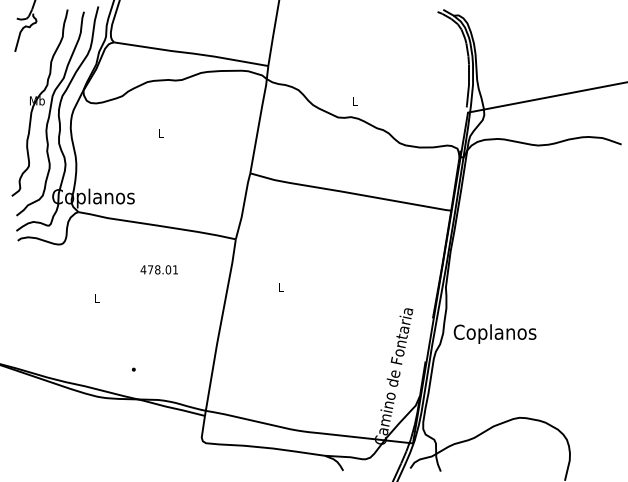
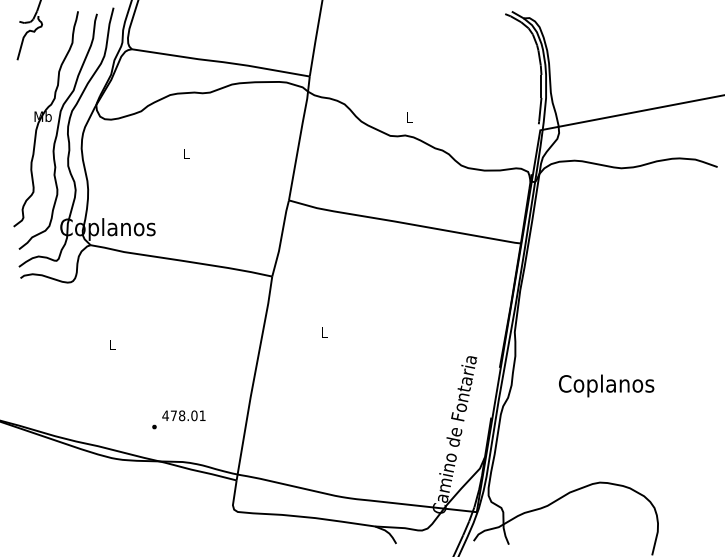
text: (158, 269) -> (183, 415), moved
text: (495, 333) -> (606, 385), moved

